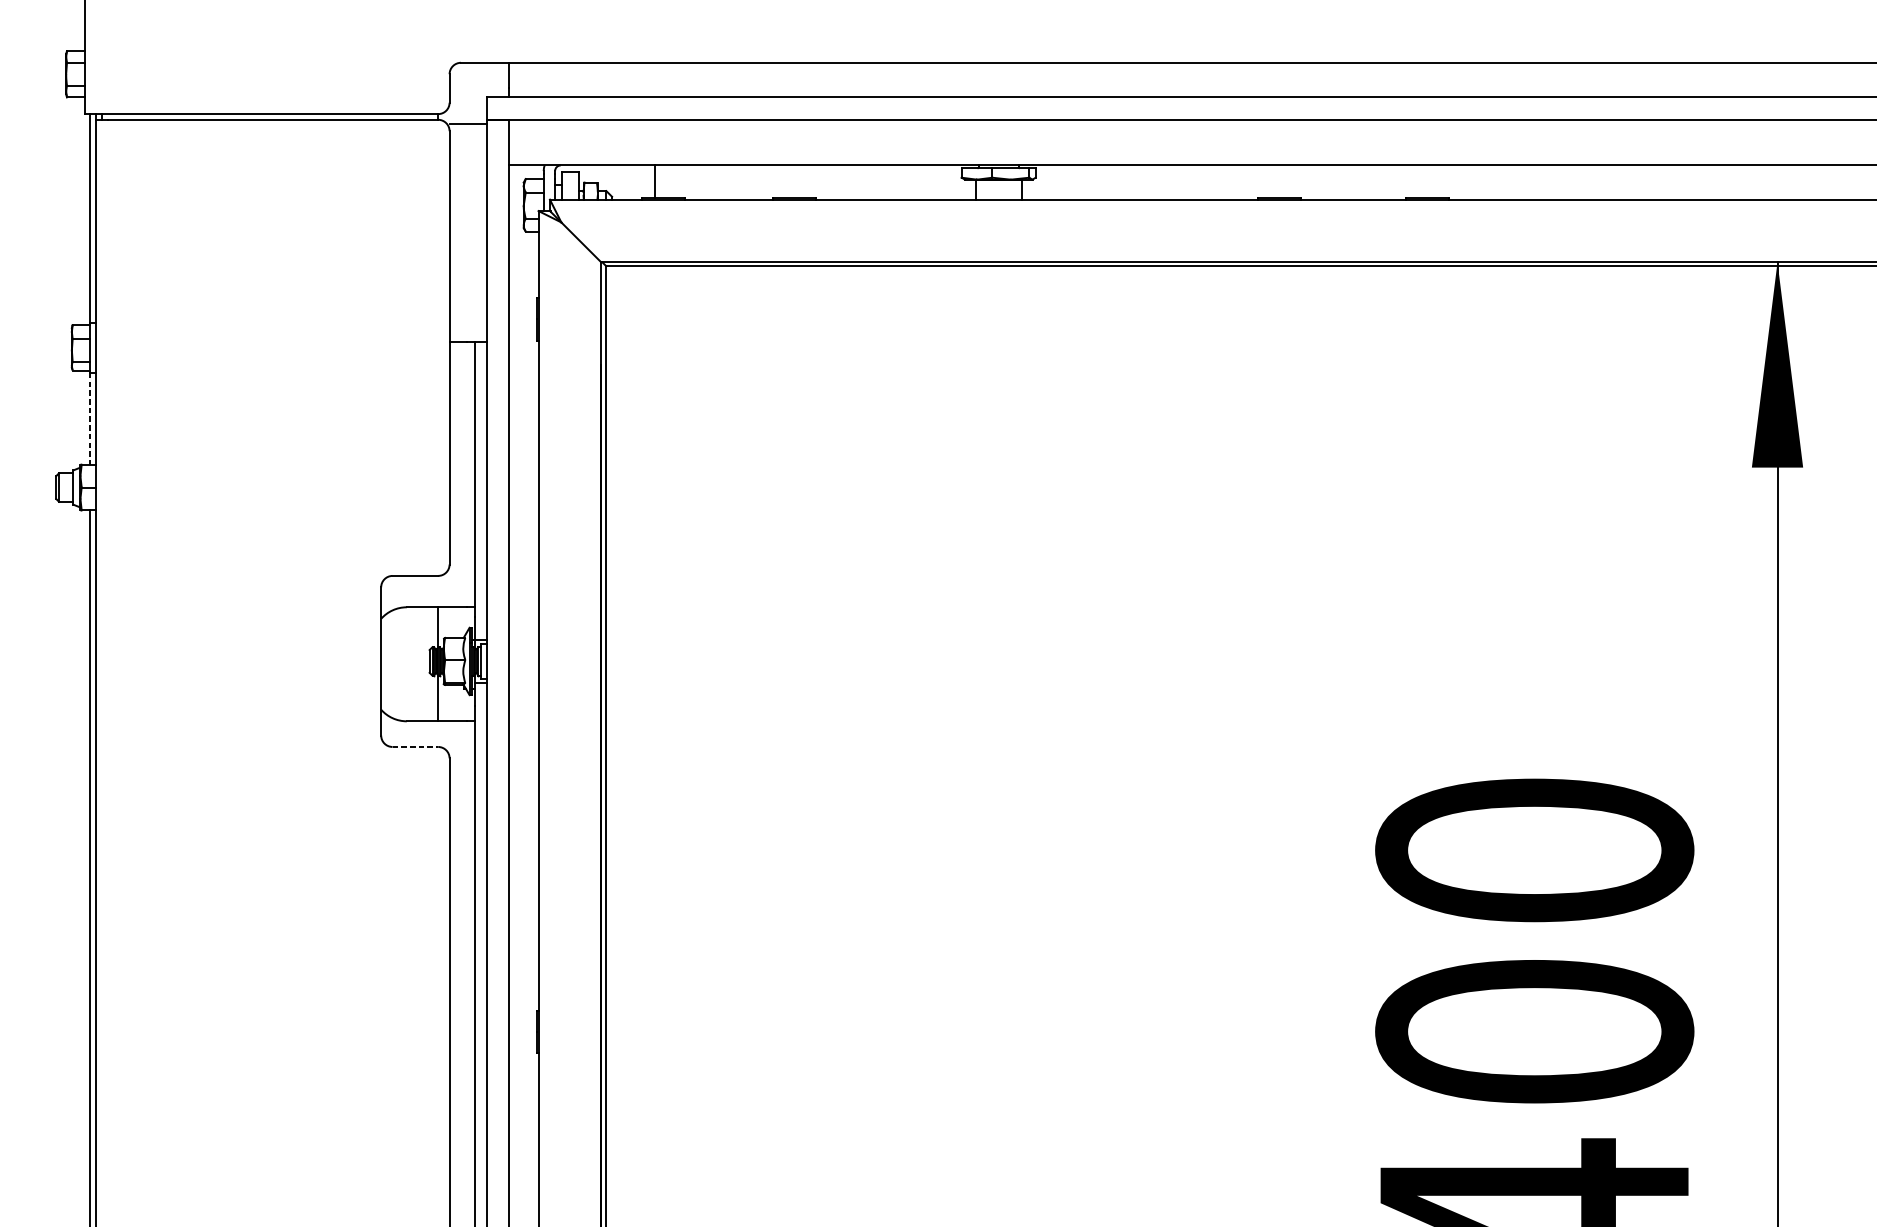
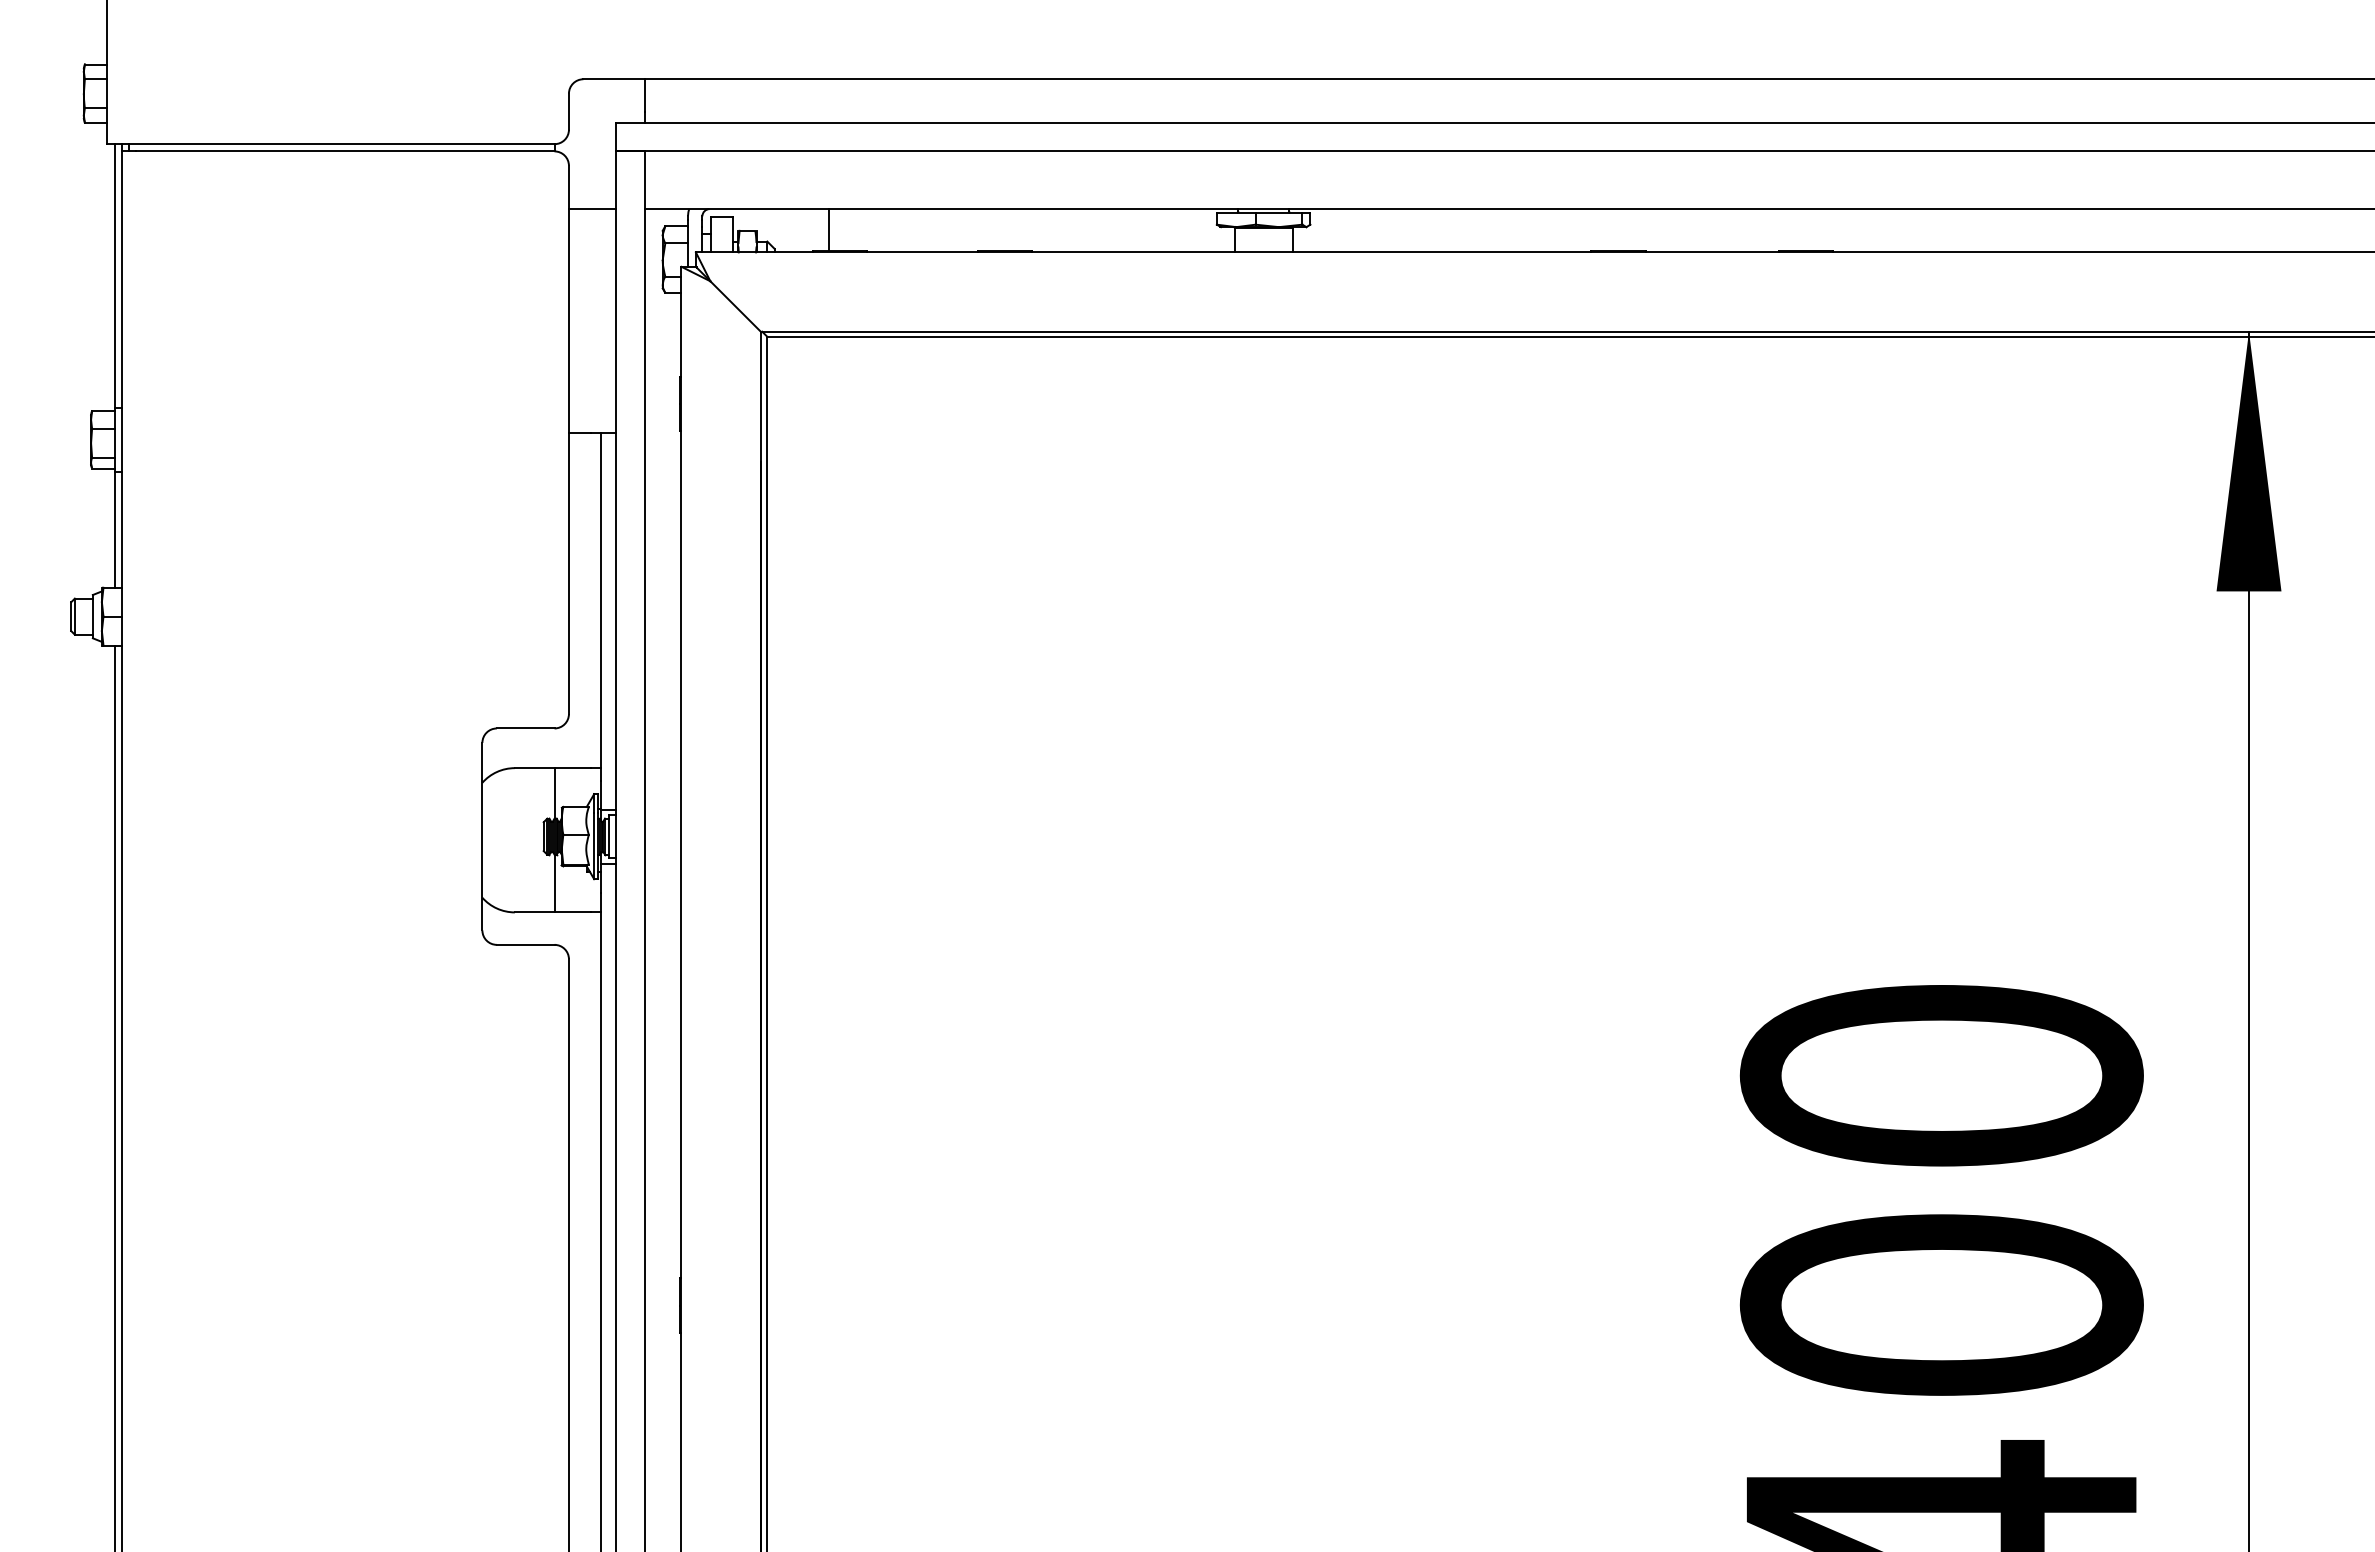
line: (467, 123) -> (591, 209), moved
line: (90, 419) -> (114, 530), dashed -> solid
line: (415, 746) -> (525, 944), dashed -> solid

